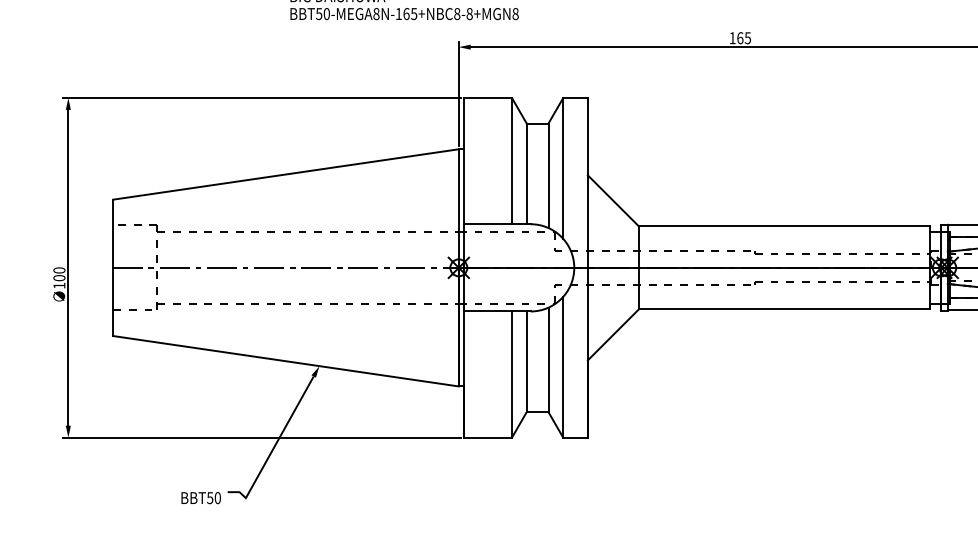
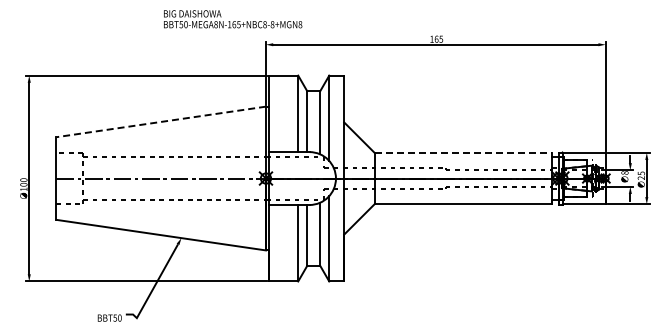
line: (286, 173) -> (161, 121), solid -> dashed
line: (784, 226) -> (463, 153), solid -> dashed

